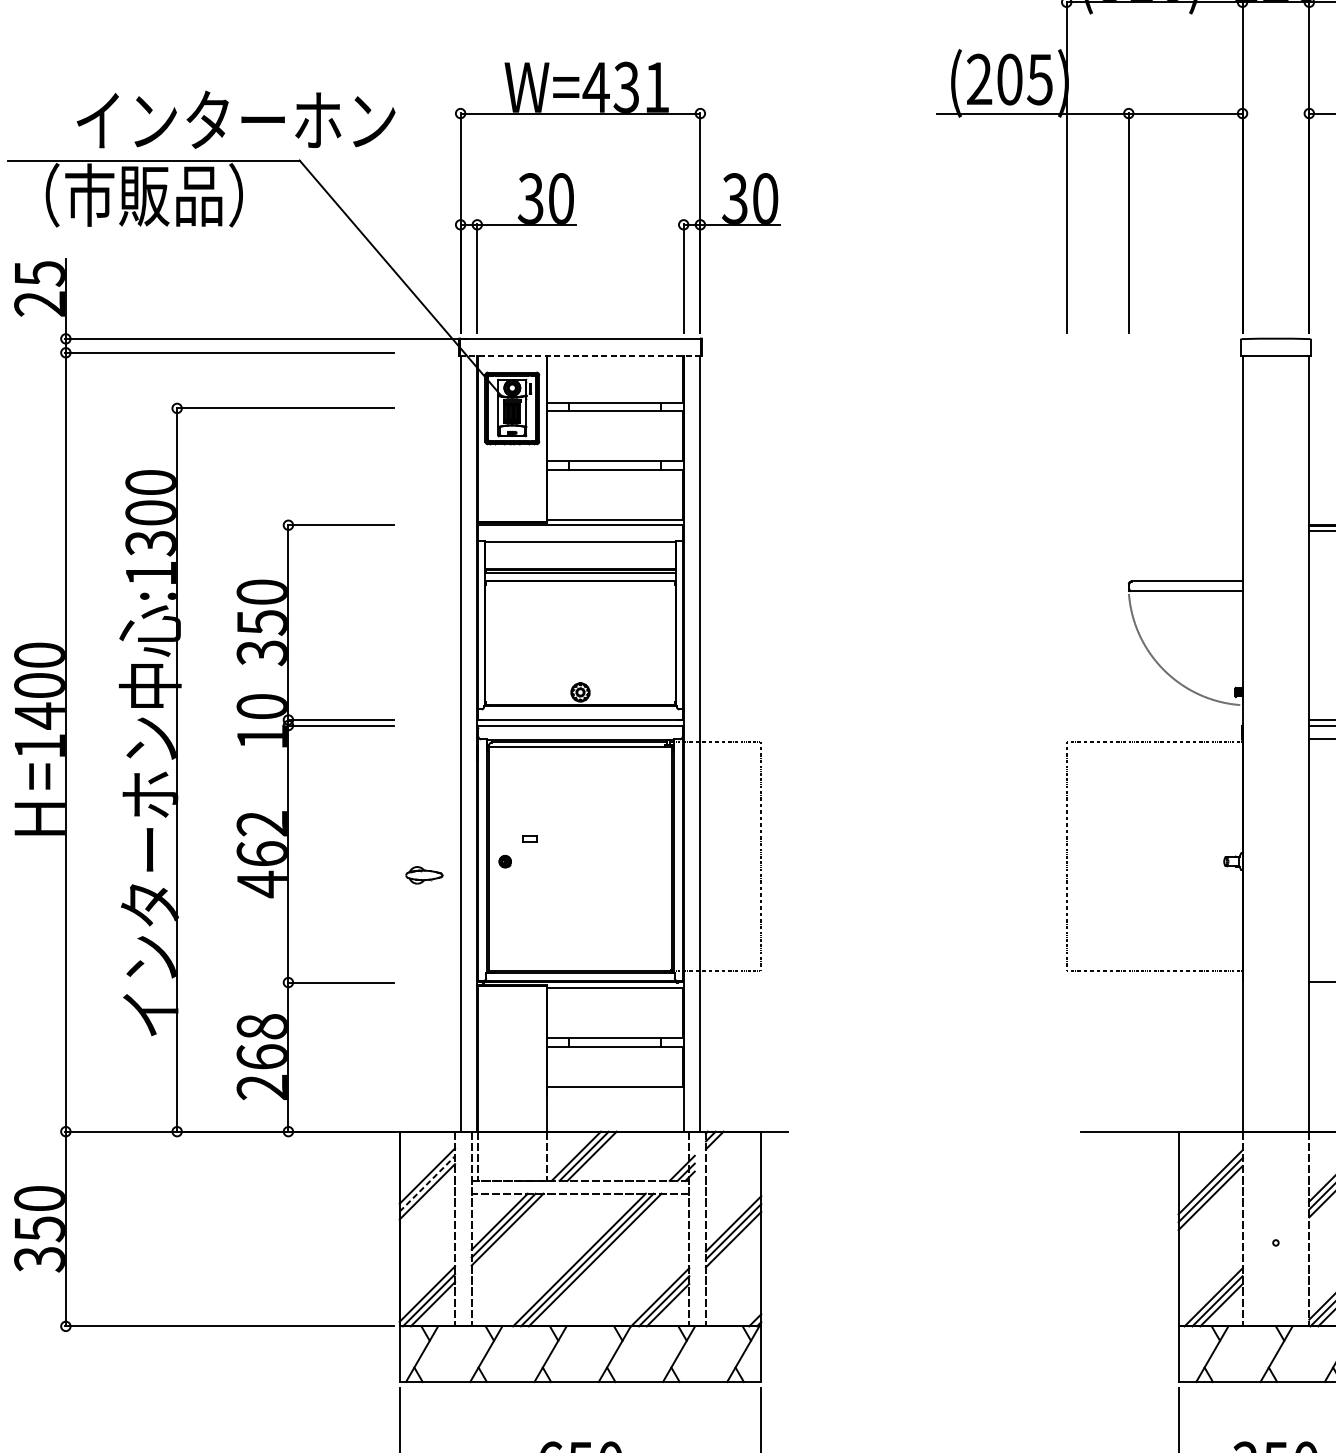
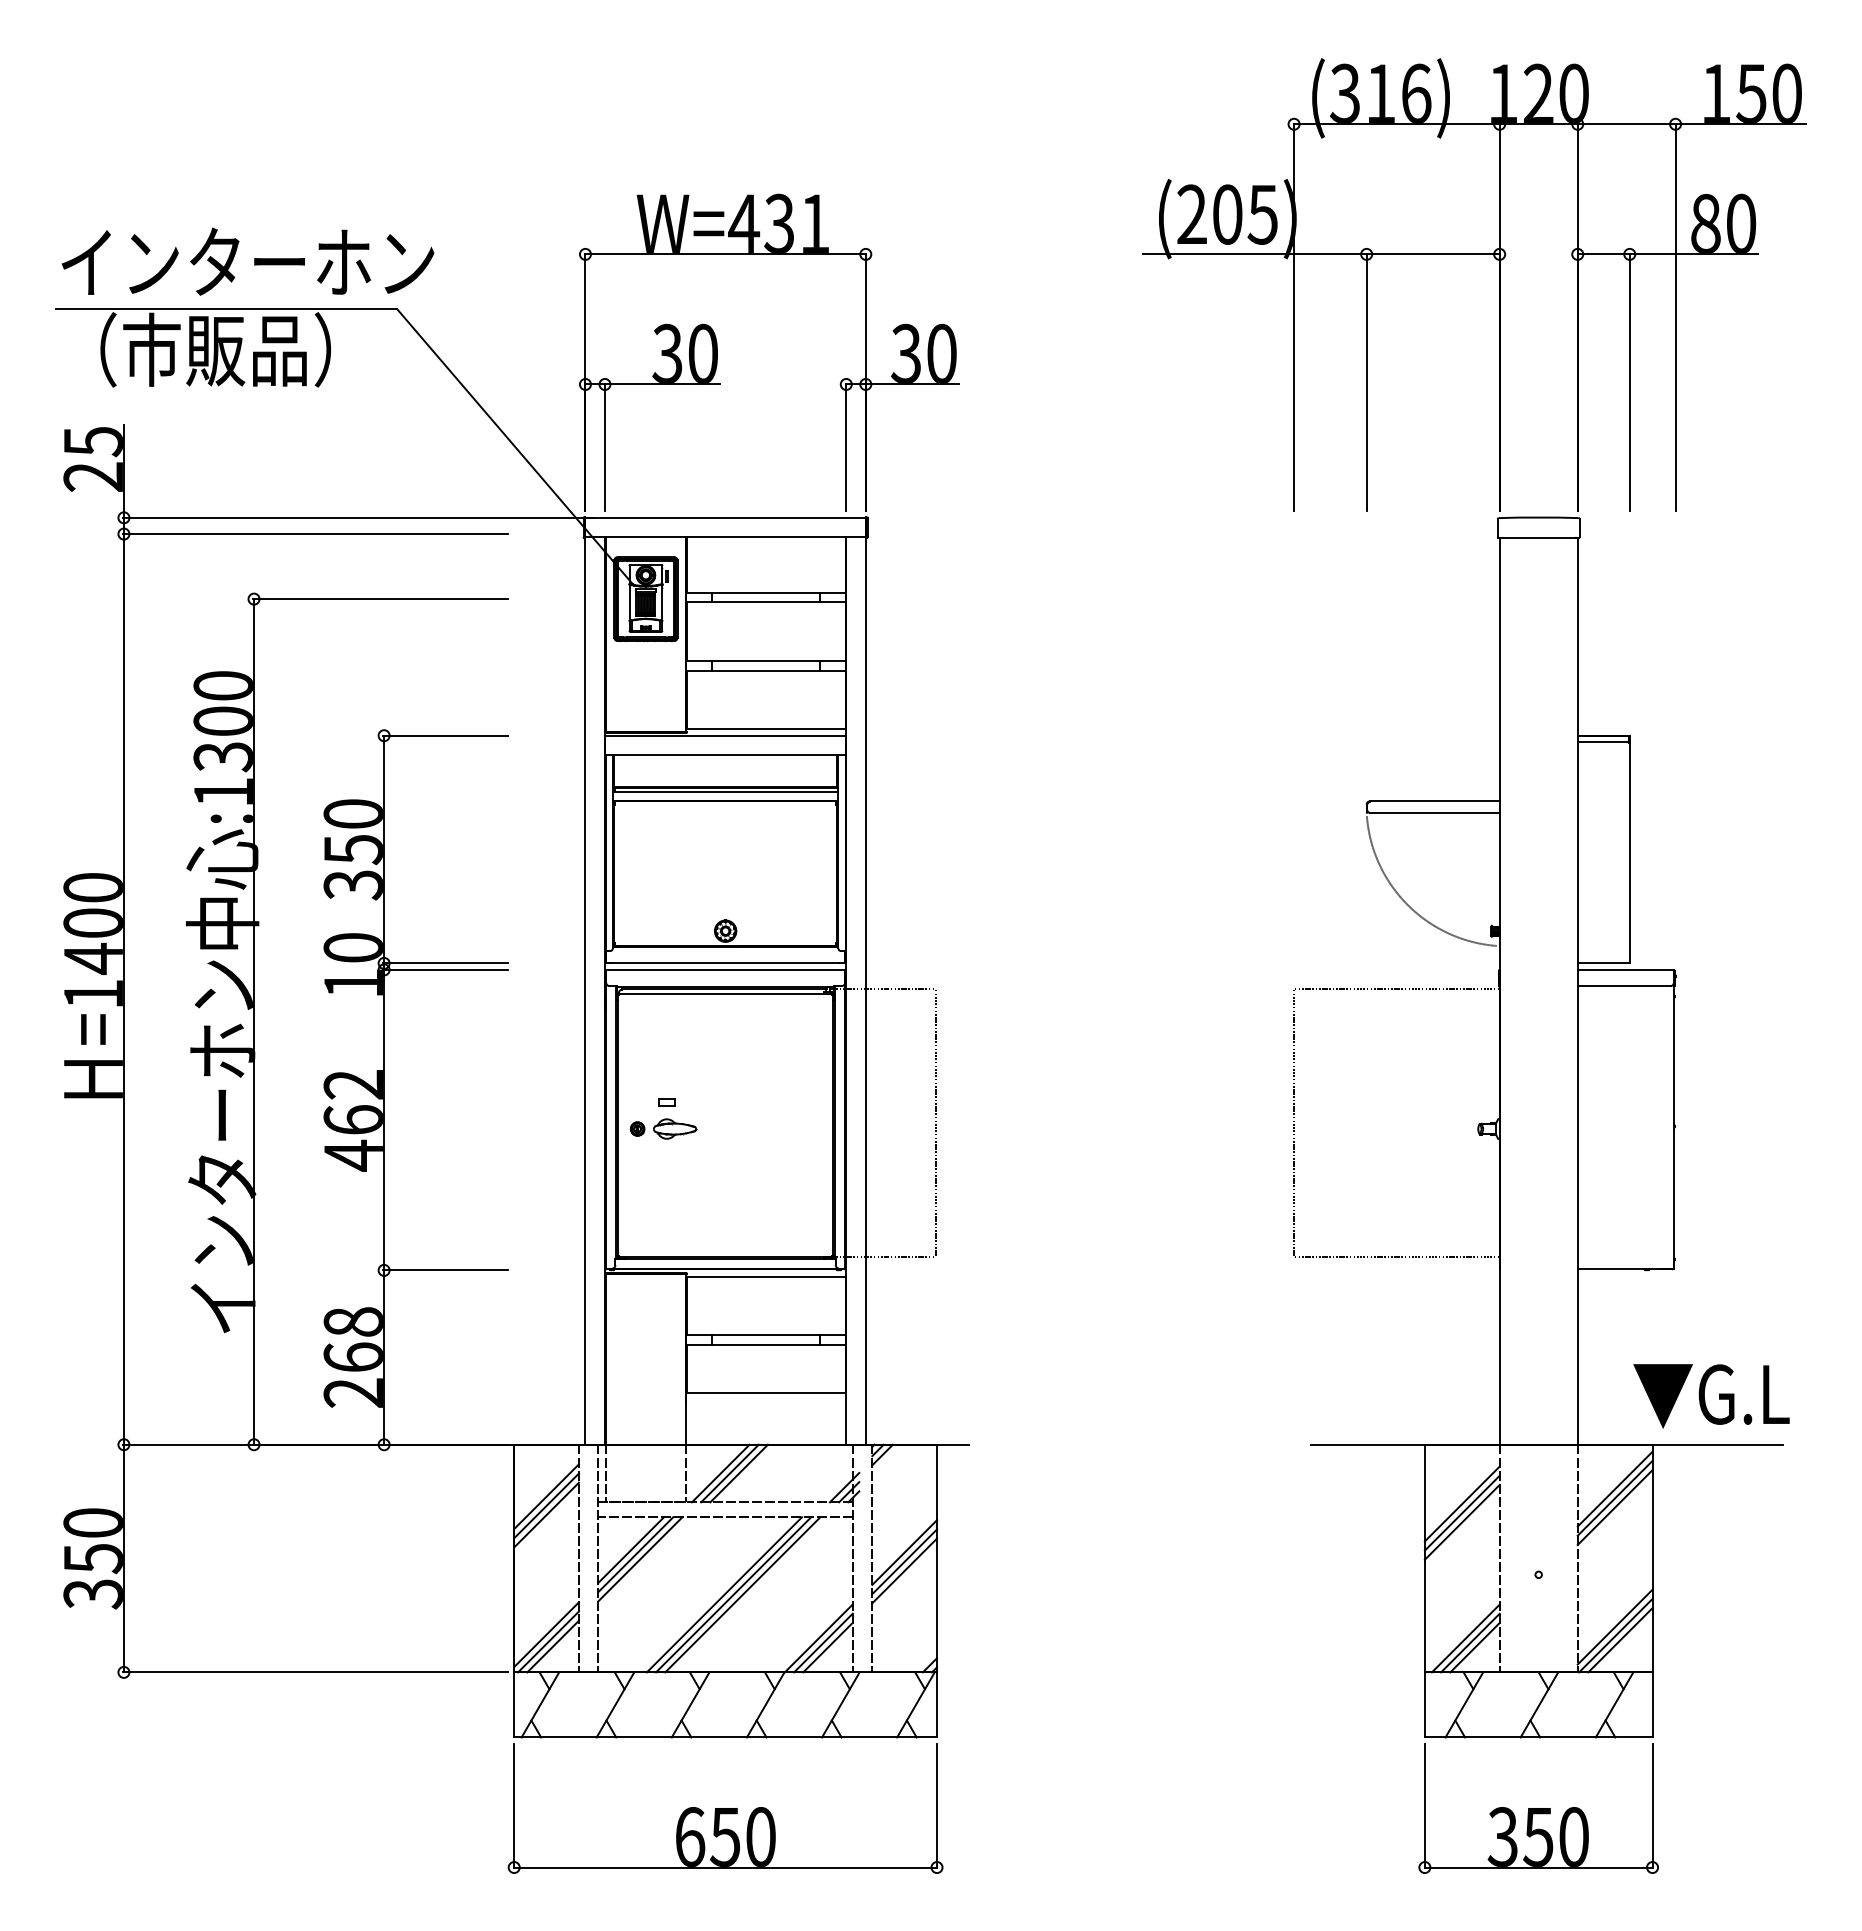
text: (235, 119) -> (247, 261), moved
line: (580, 355) -> (725, 537), dashed -> solid
part: (424, 874) -> (675, 1128), moved
line: (427, 1183) -> (546, 1505), dashed -> solid

